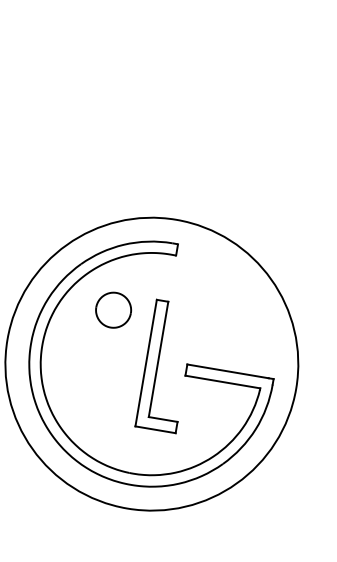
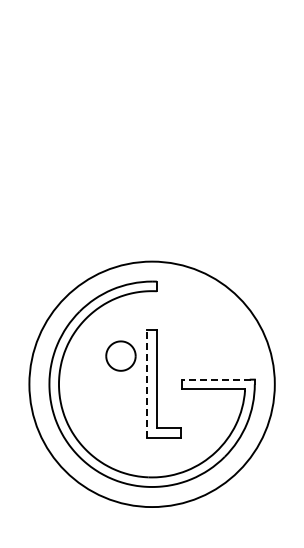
part: (113, 309) -> (120, 355), moved
line: (146, 363) -> (147, 384), solid -> dashed
line: (228, 371) -> (216, 379), solid -> dashed

